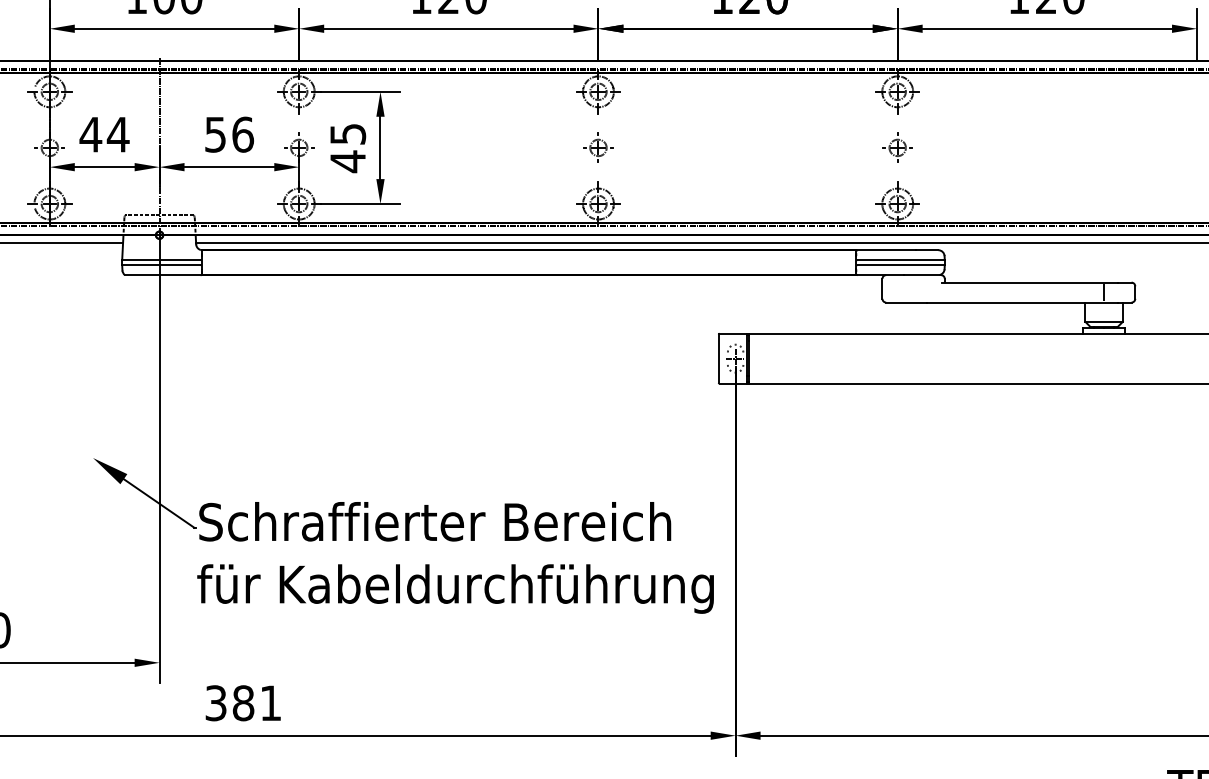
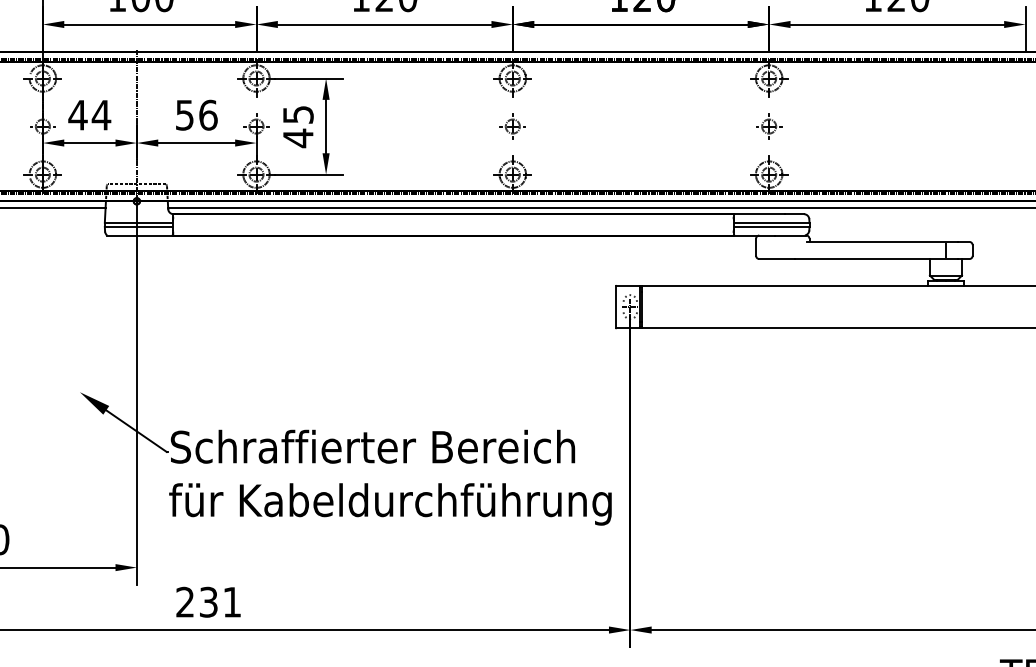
text: (229, 703) -> (196, 602), 381 -> 231

